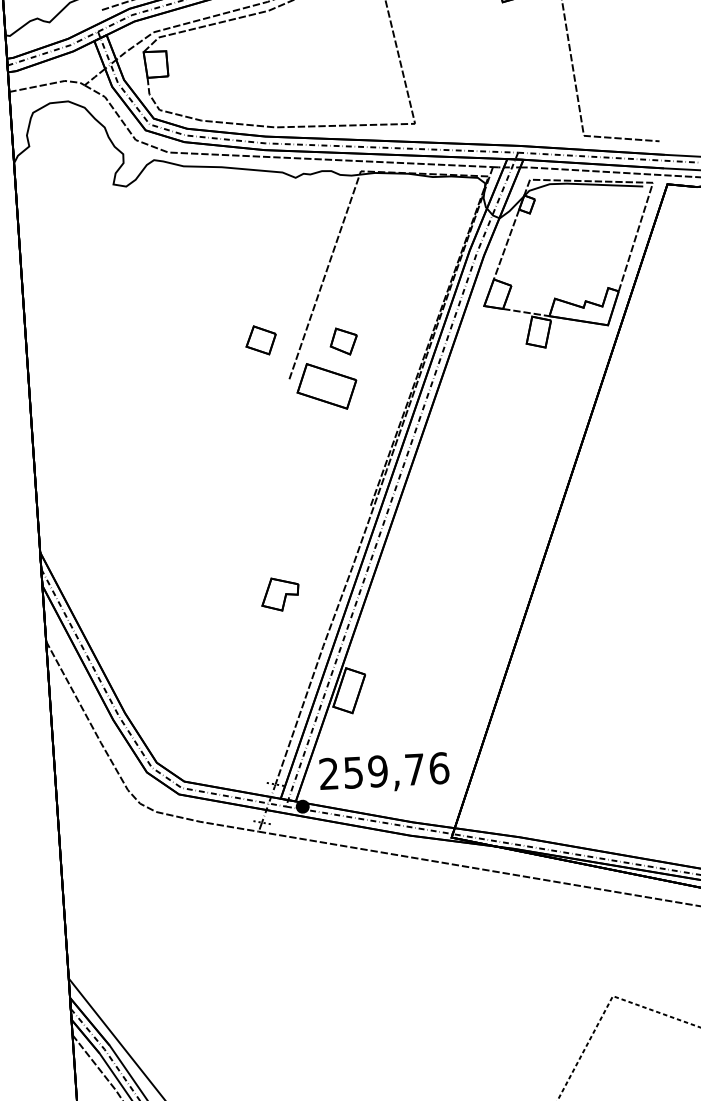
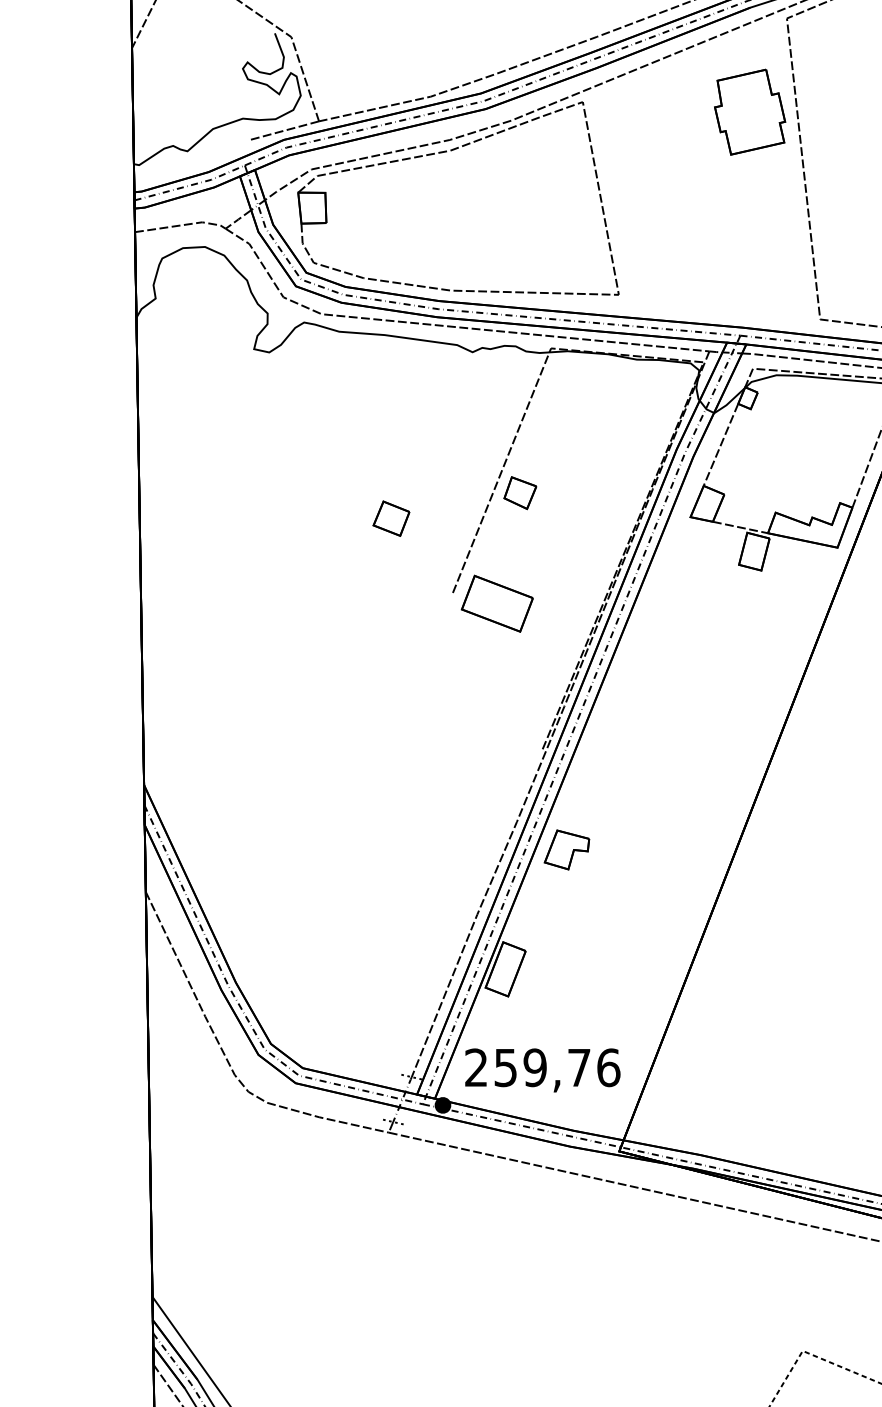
part: (261, 340) -> (391, 518), moved
part: (343, 341) -> (520, 493), moved
part: (279, 594) -> (566, 849), moved

